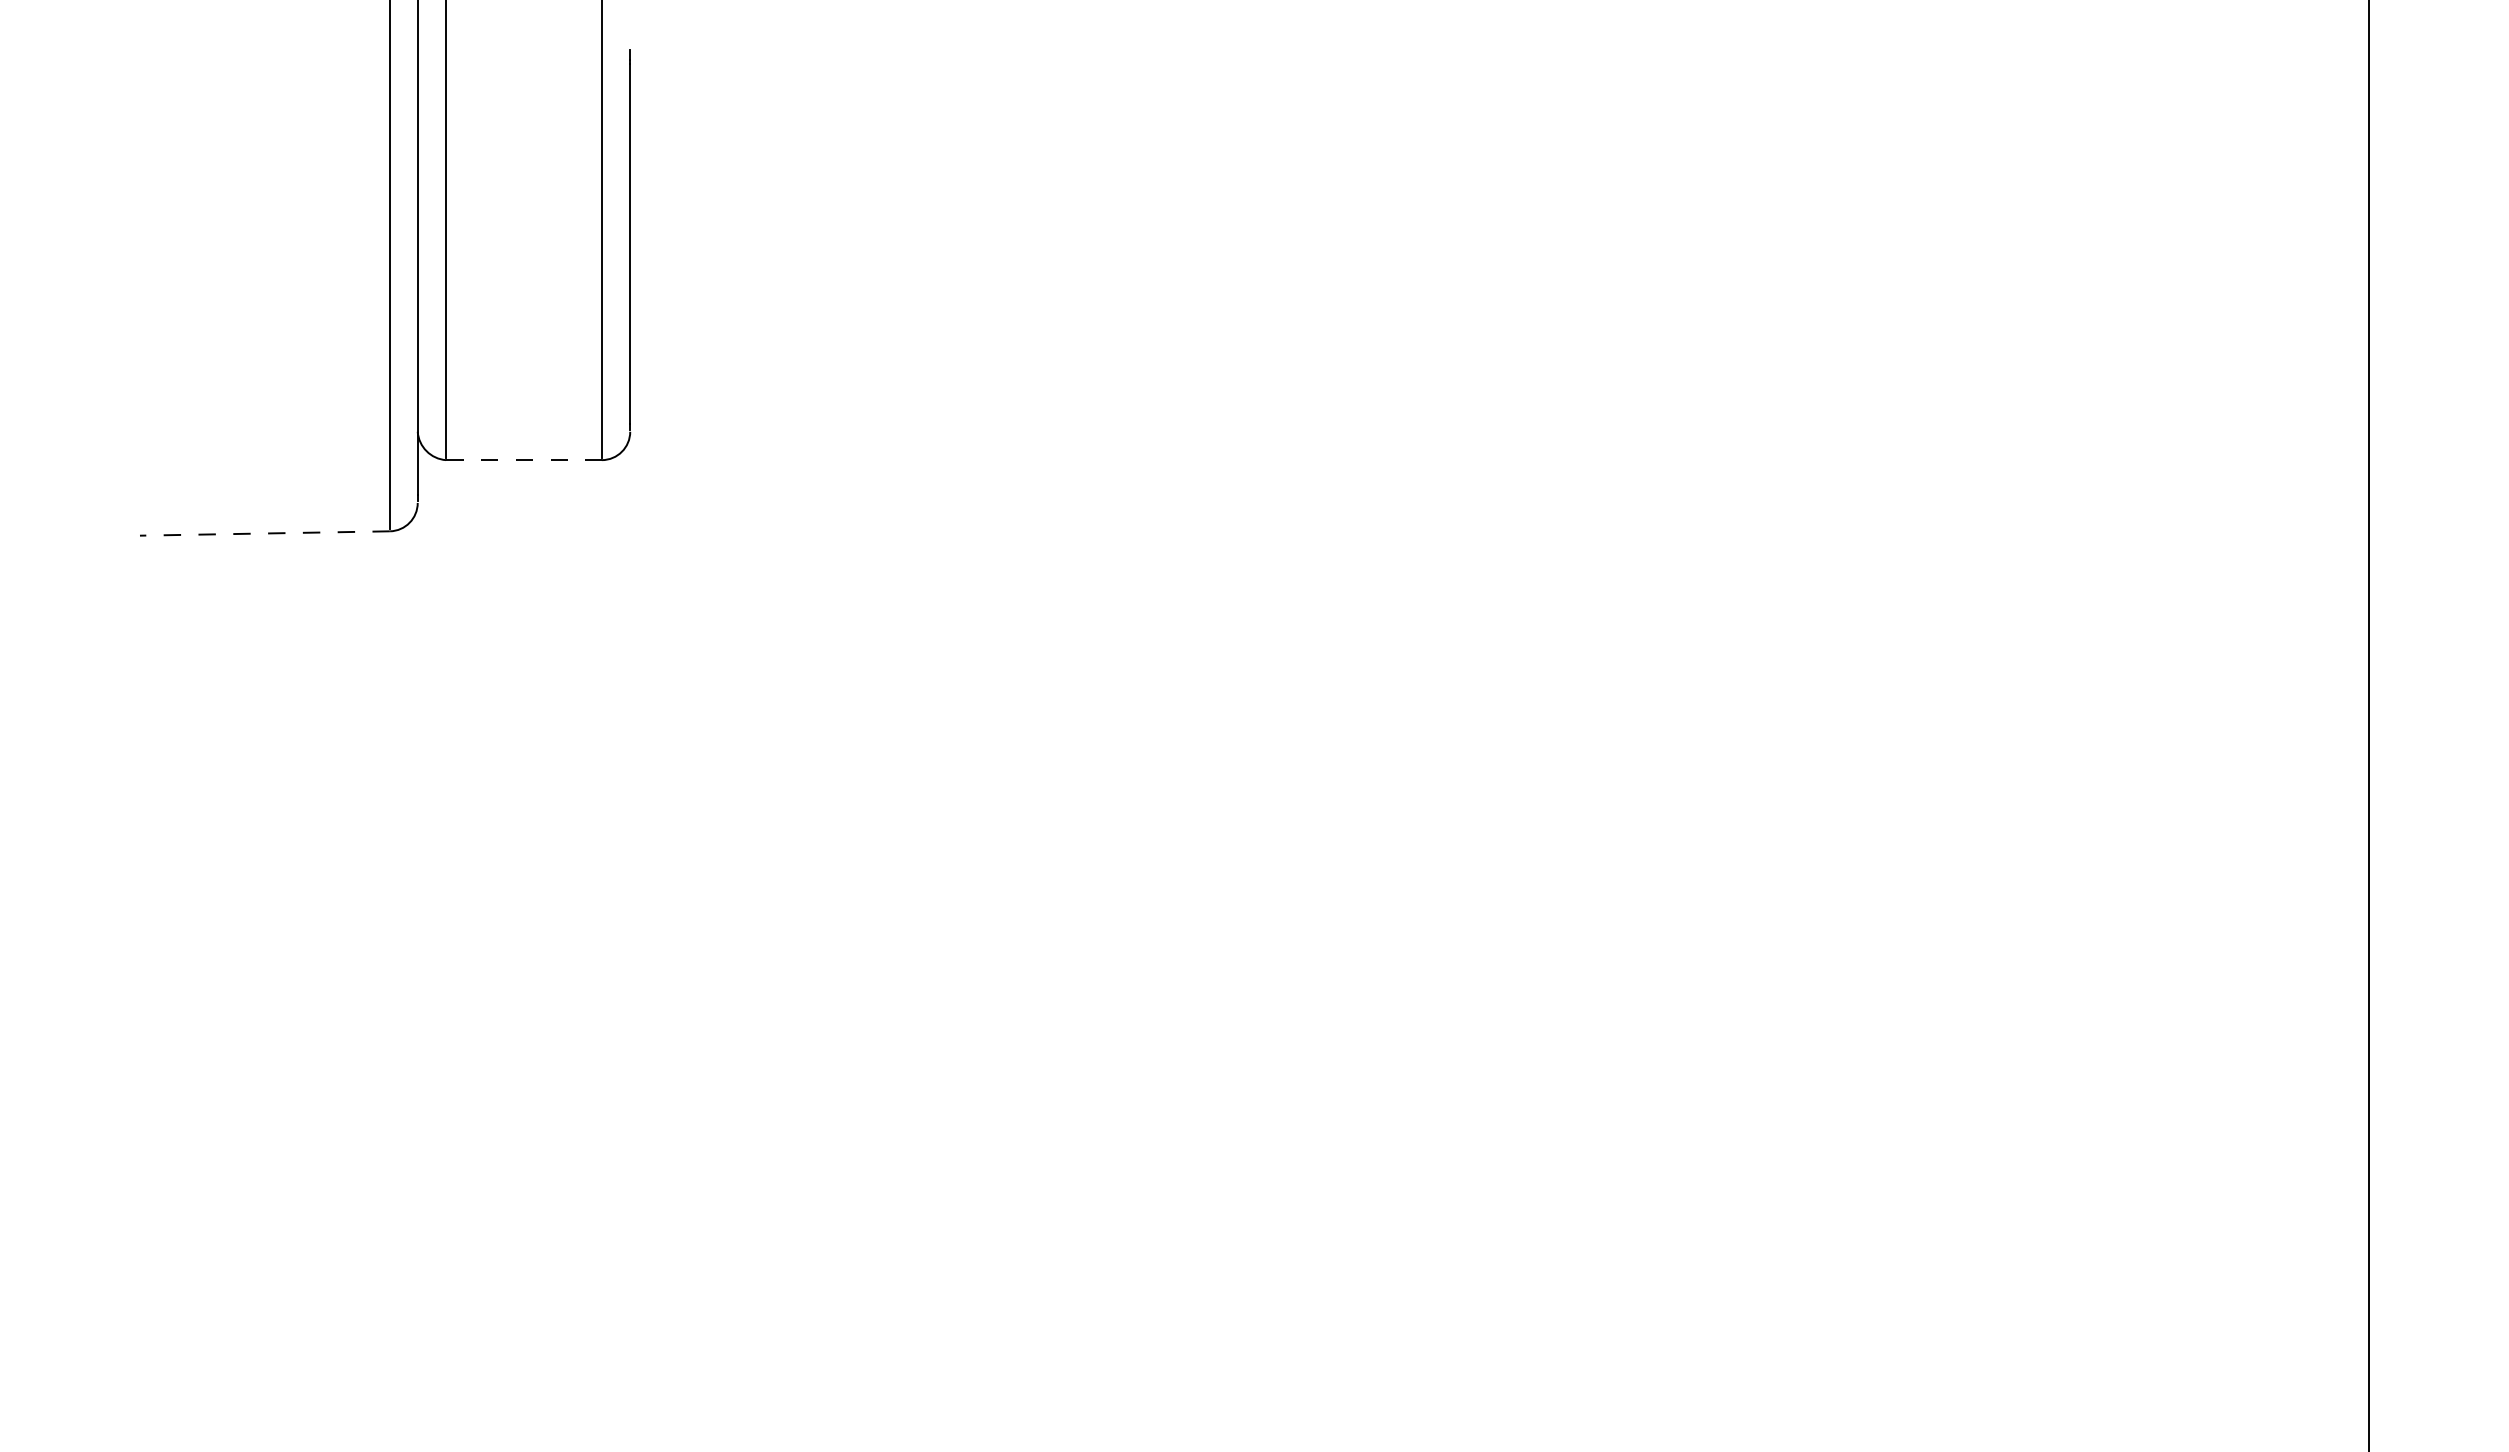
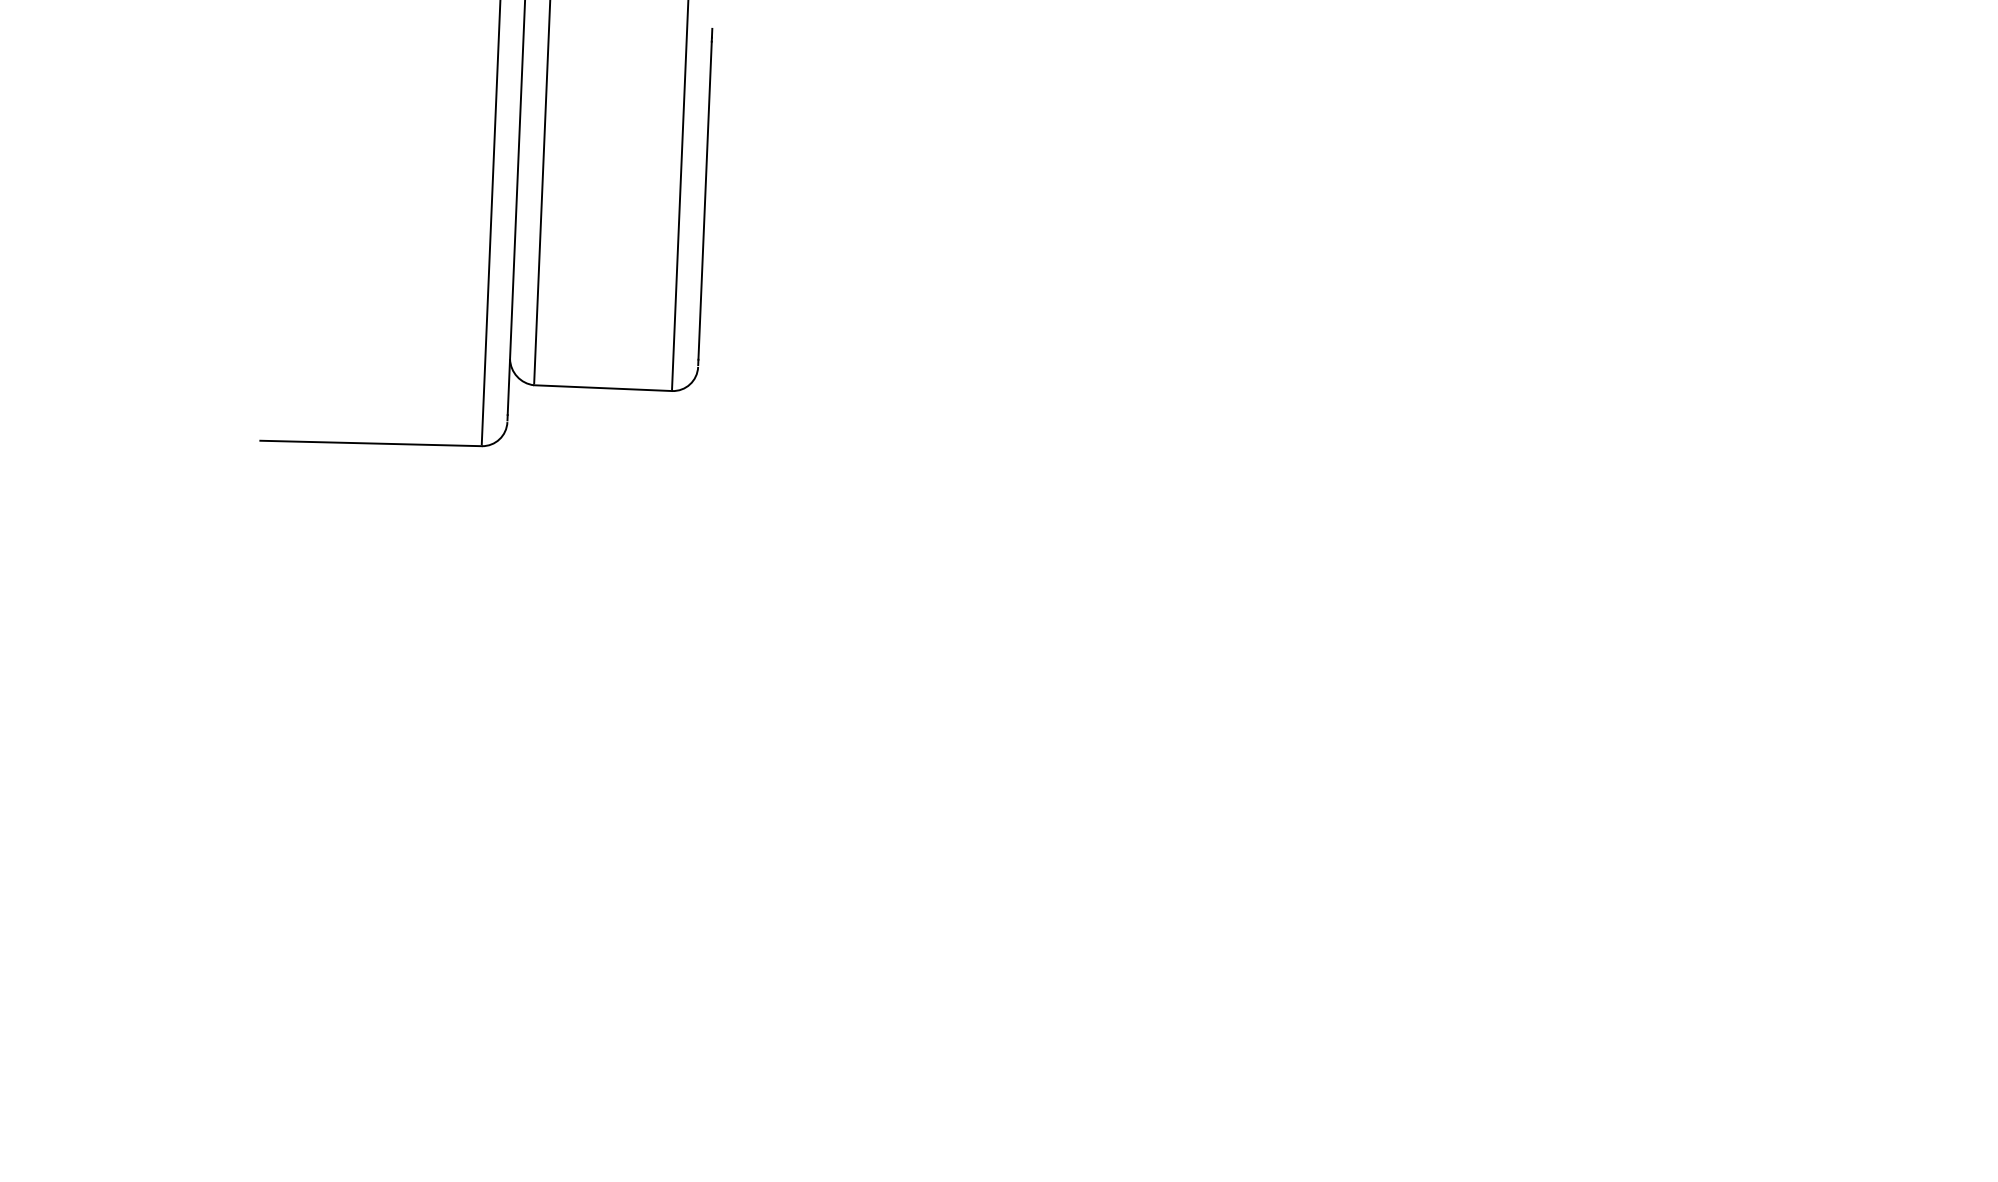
line: (523, 460) -> (602, 388), dashed -> solid
line: (264, 533) -> (370, 443), dashed -> solid

